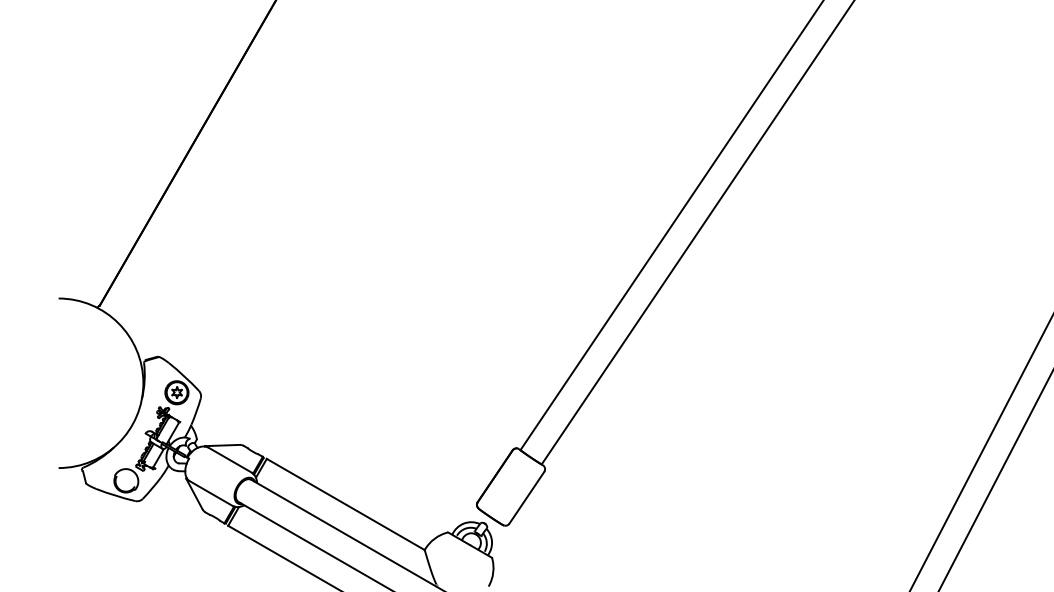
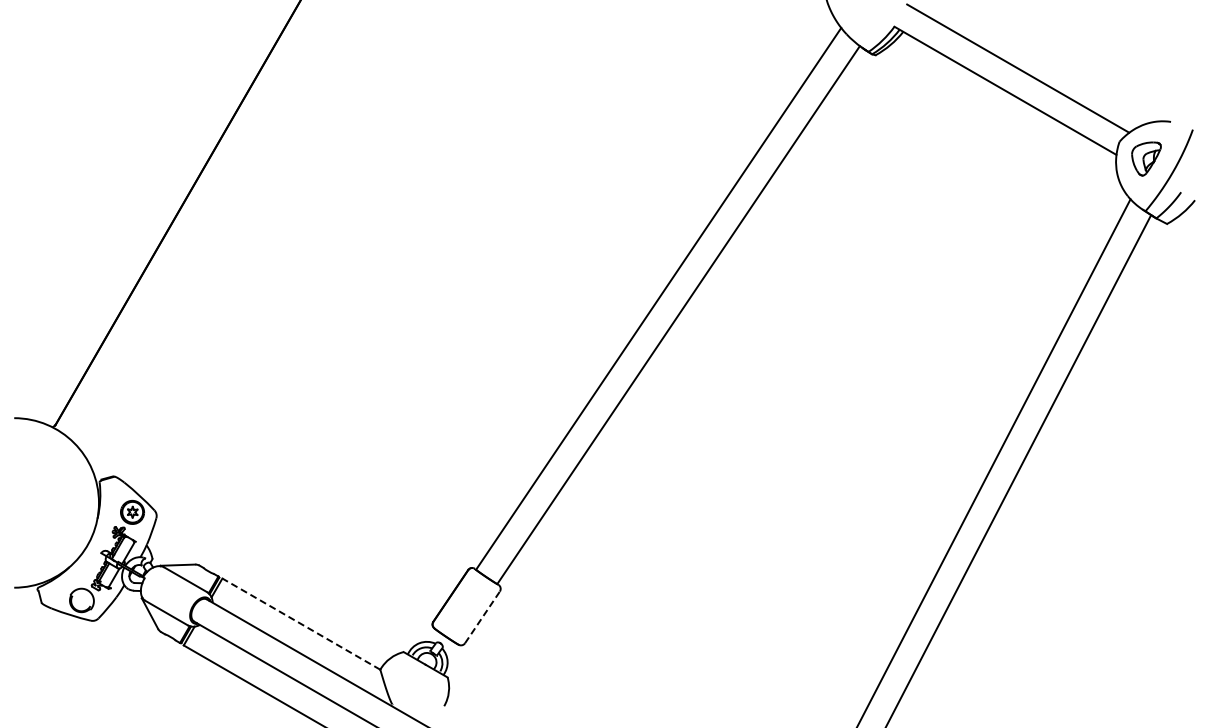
line: (526, 497) -> (482, 617), solid -> dashed
line: (344, 503) -> (300, 623), solid -> dashed

